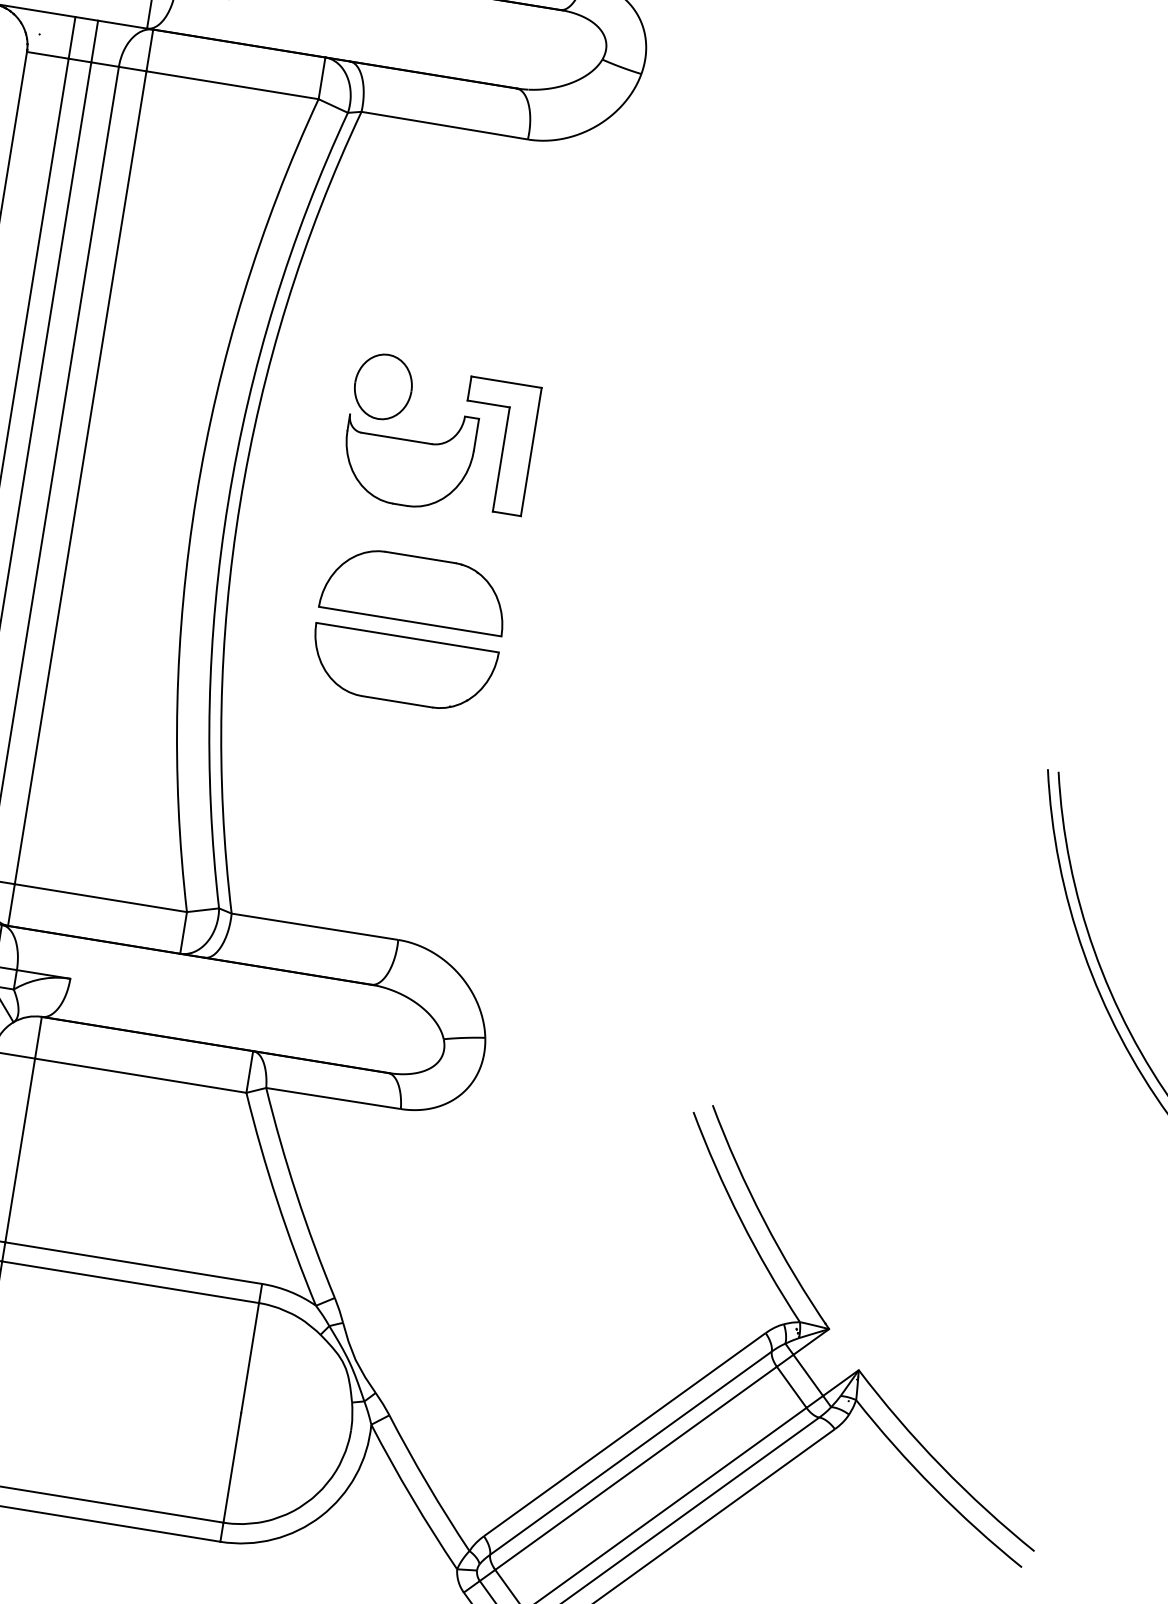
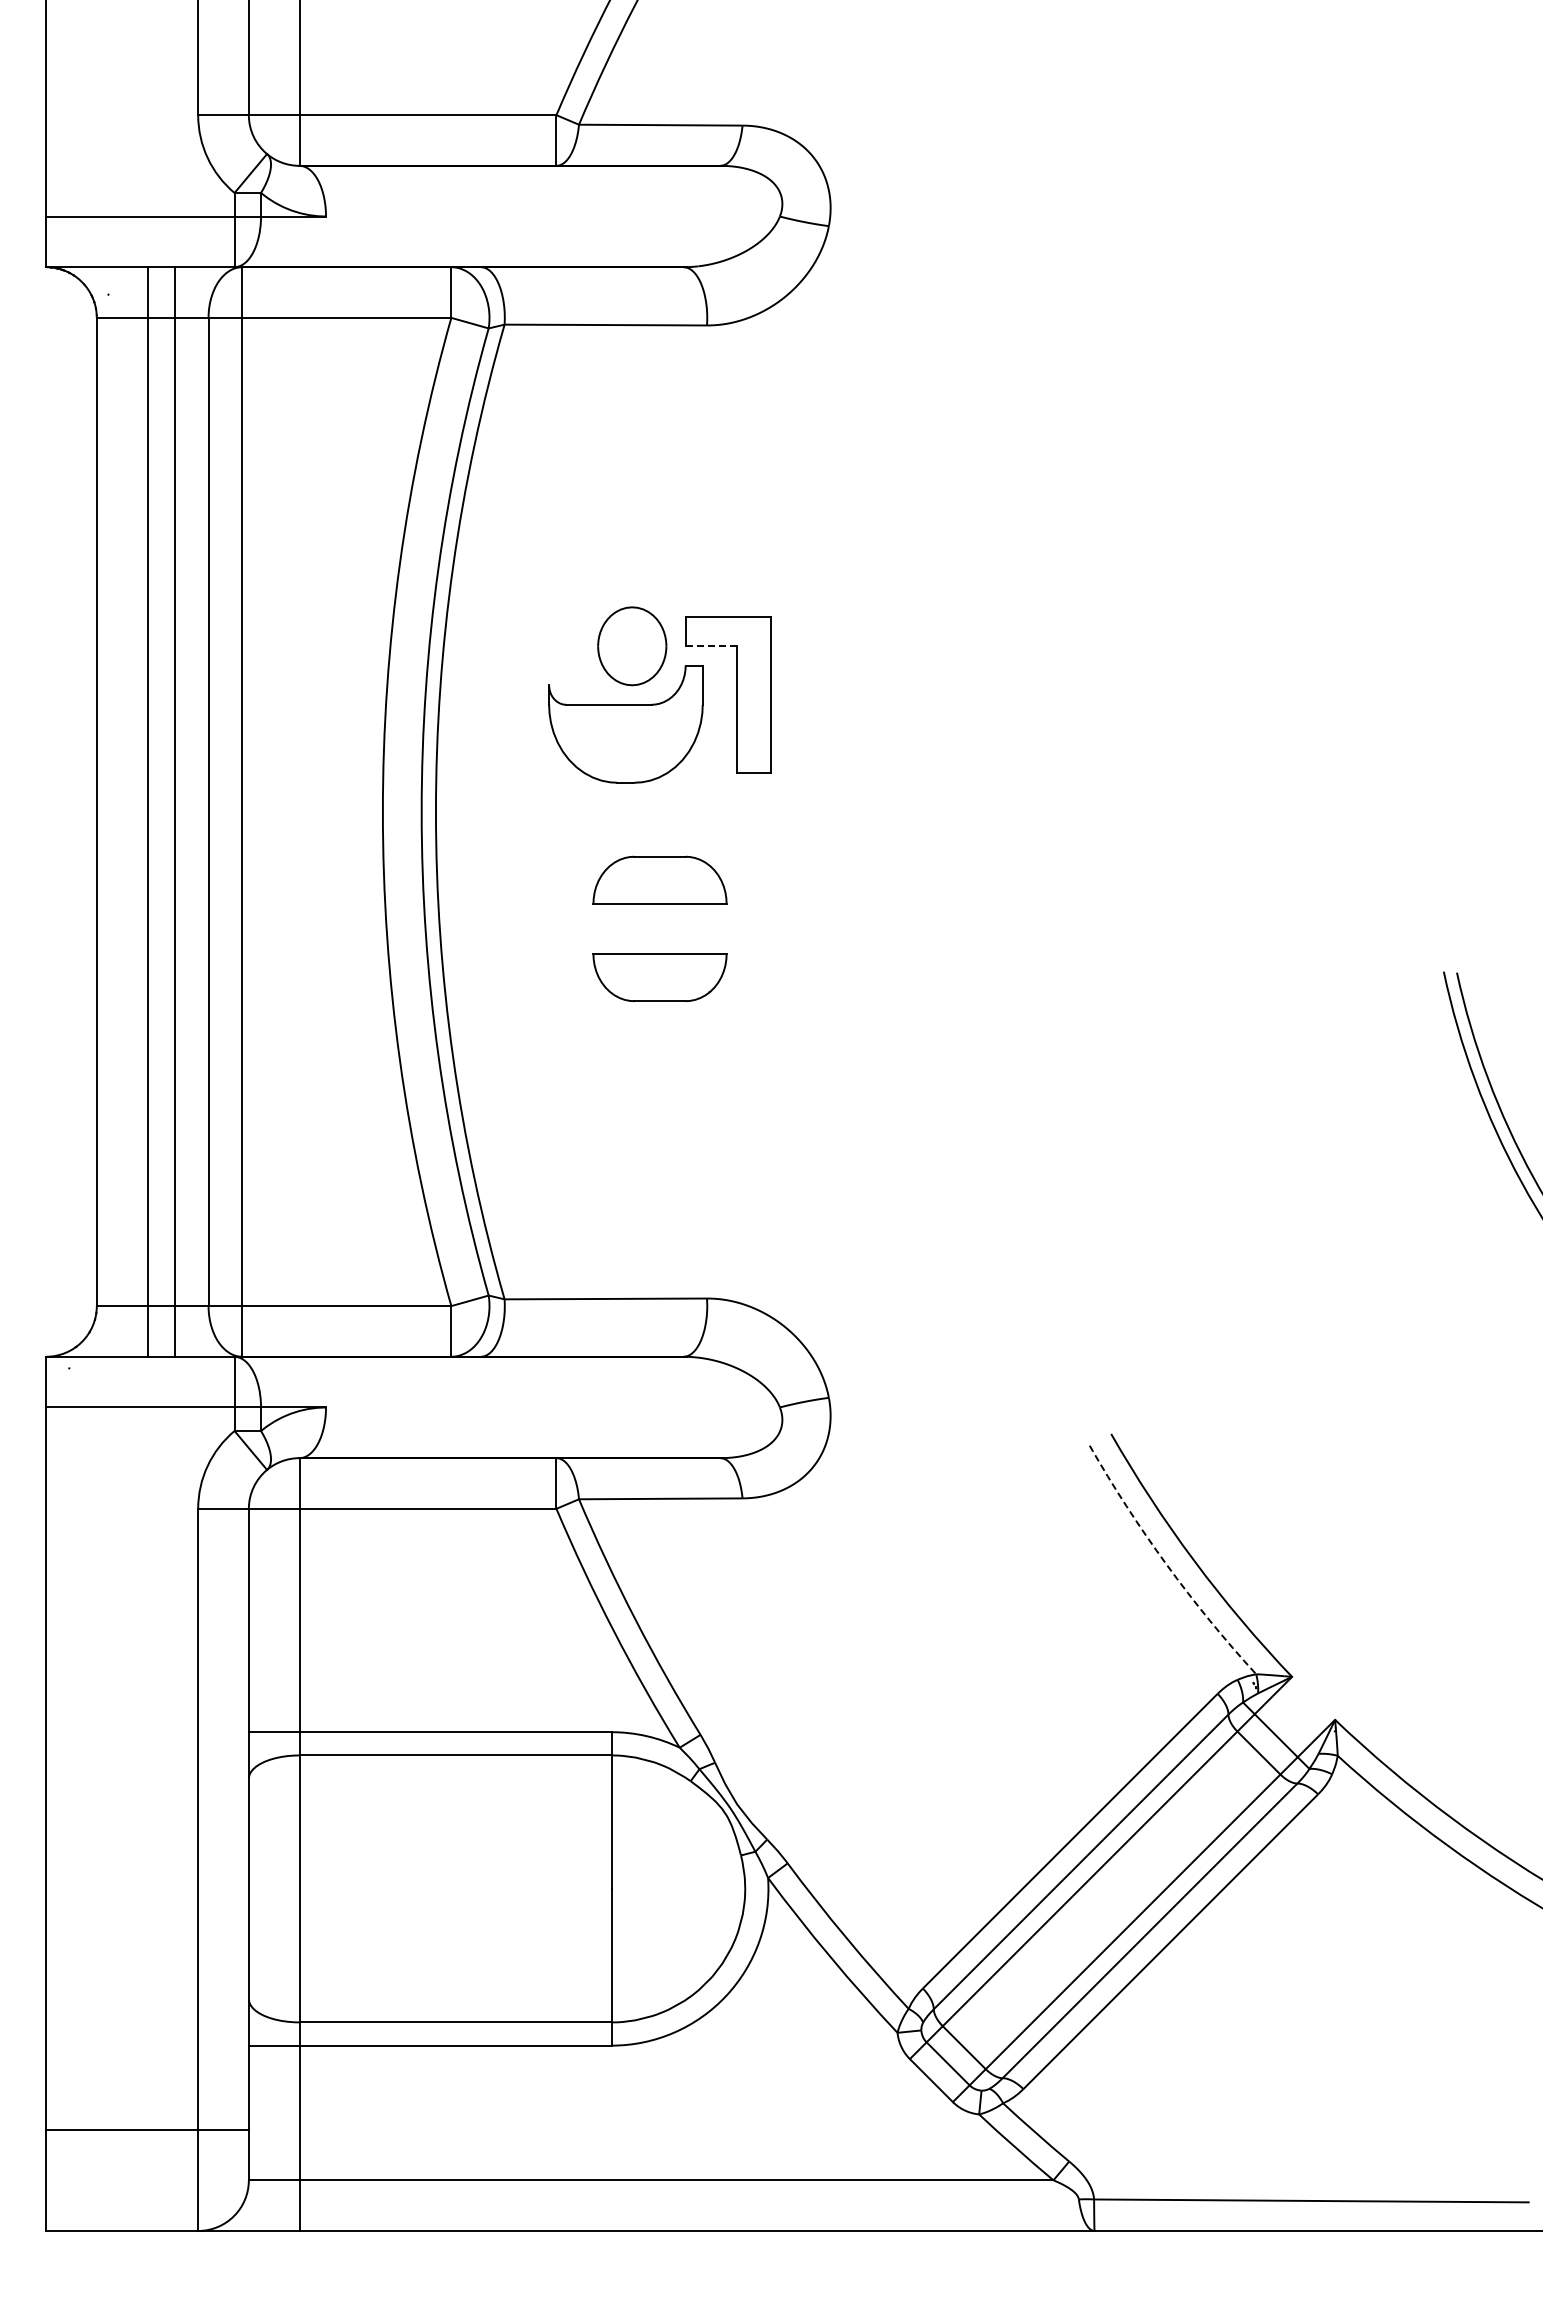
part: (383, 387) -> (632, 646), moved
line: (488, 404) -> (711, 646), solid -> dashed
part: (415, 588) -> (659, 879), size x0.6
part: (401, 669) -> (659, 977), size x0.6
arc: (740, 1219) -> (1166, 1564), solid -> dashed

